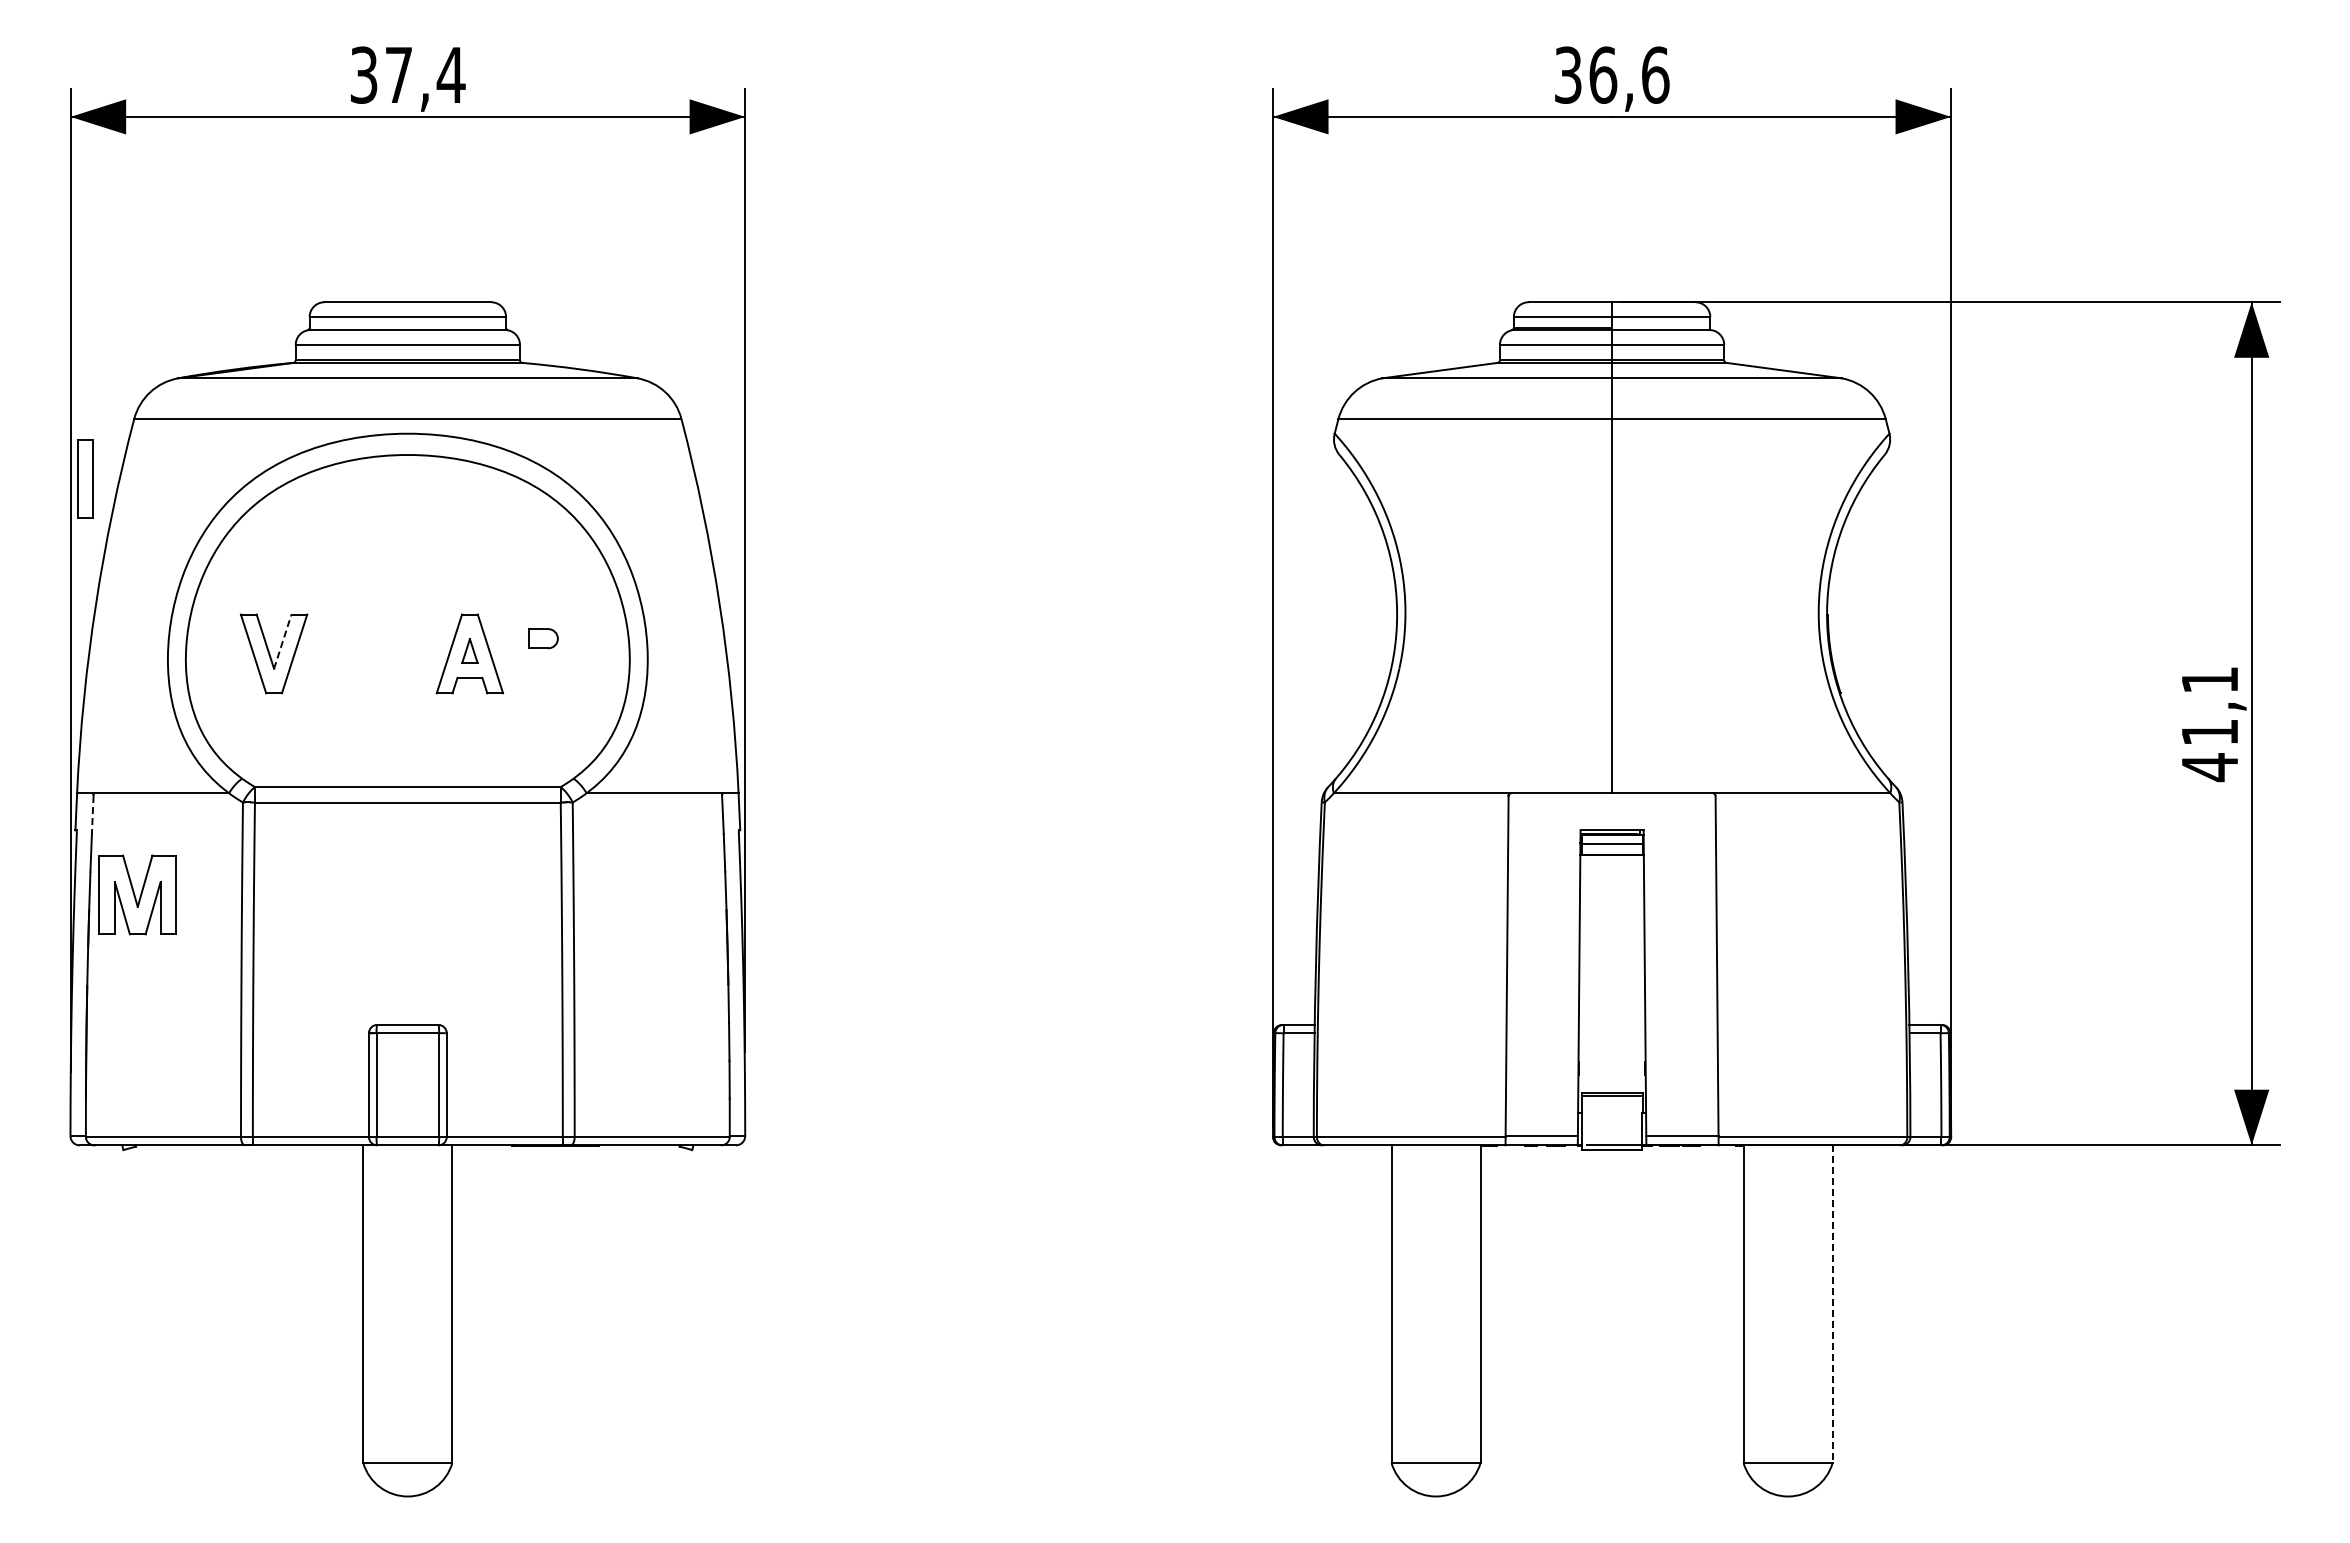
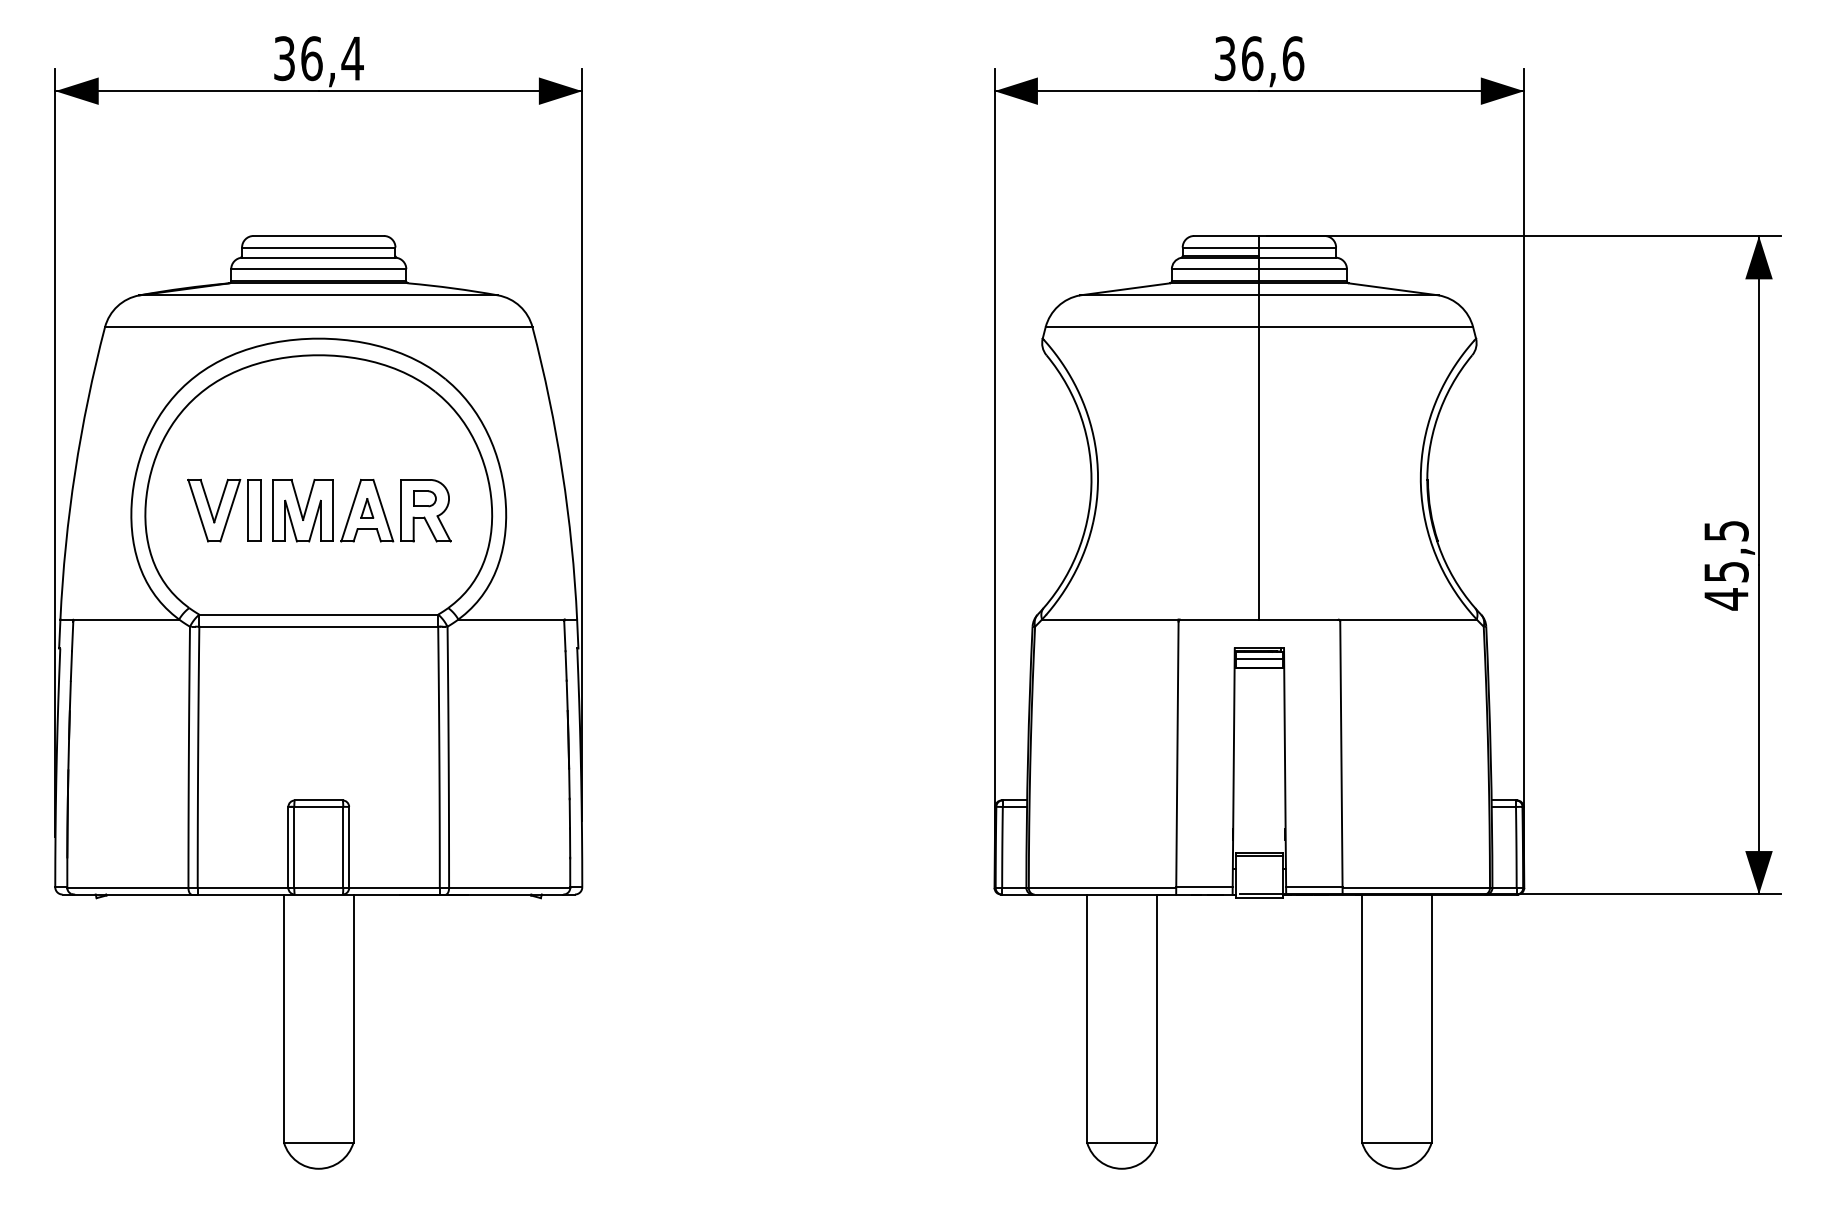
text: (399, 74) -> (312, 58), 37,4 -> 36,4
part: (85, 478) -> (254, 510), moved
line: (282, 641) -> (220, 500), dashed -> solid
part: (545, 653) -> (426, 510), added
text: (2210, 706) -> (1726, 551), 41,1 -> 45,5
line: (92, 814) -> (72, 636), dashed -> solid
part: (137, 894) -> (302, 510), moved
line: (1832, 1304) -> (1431, 1018), dashed -> solid

